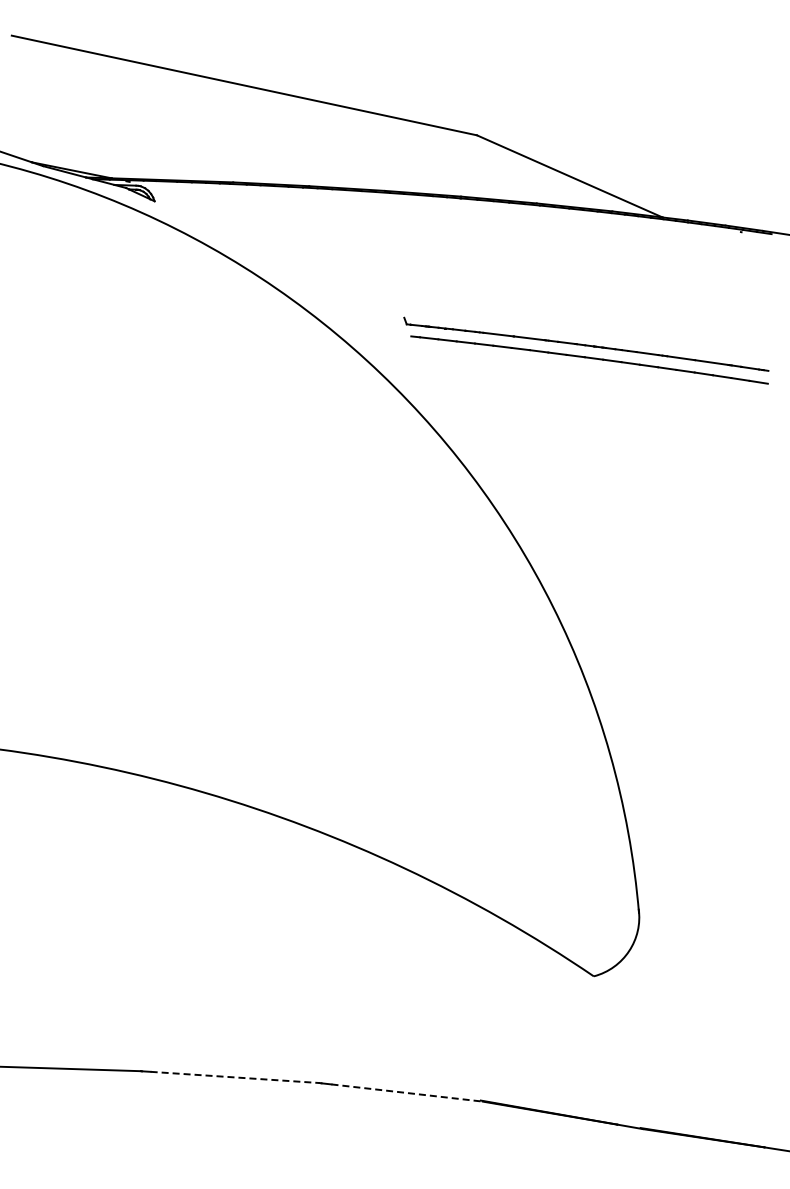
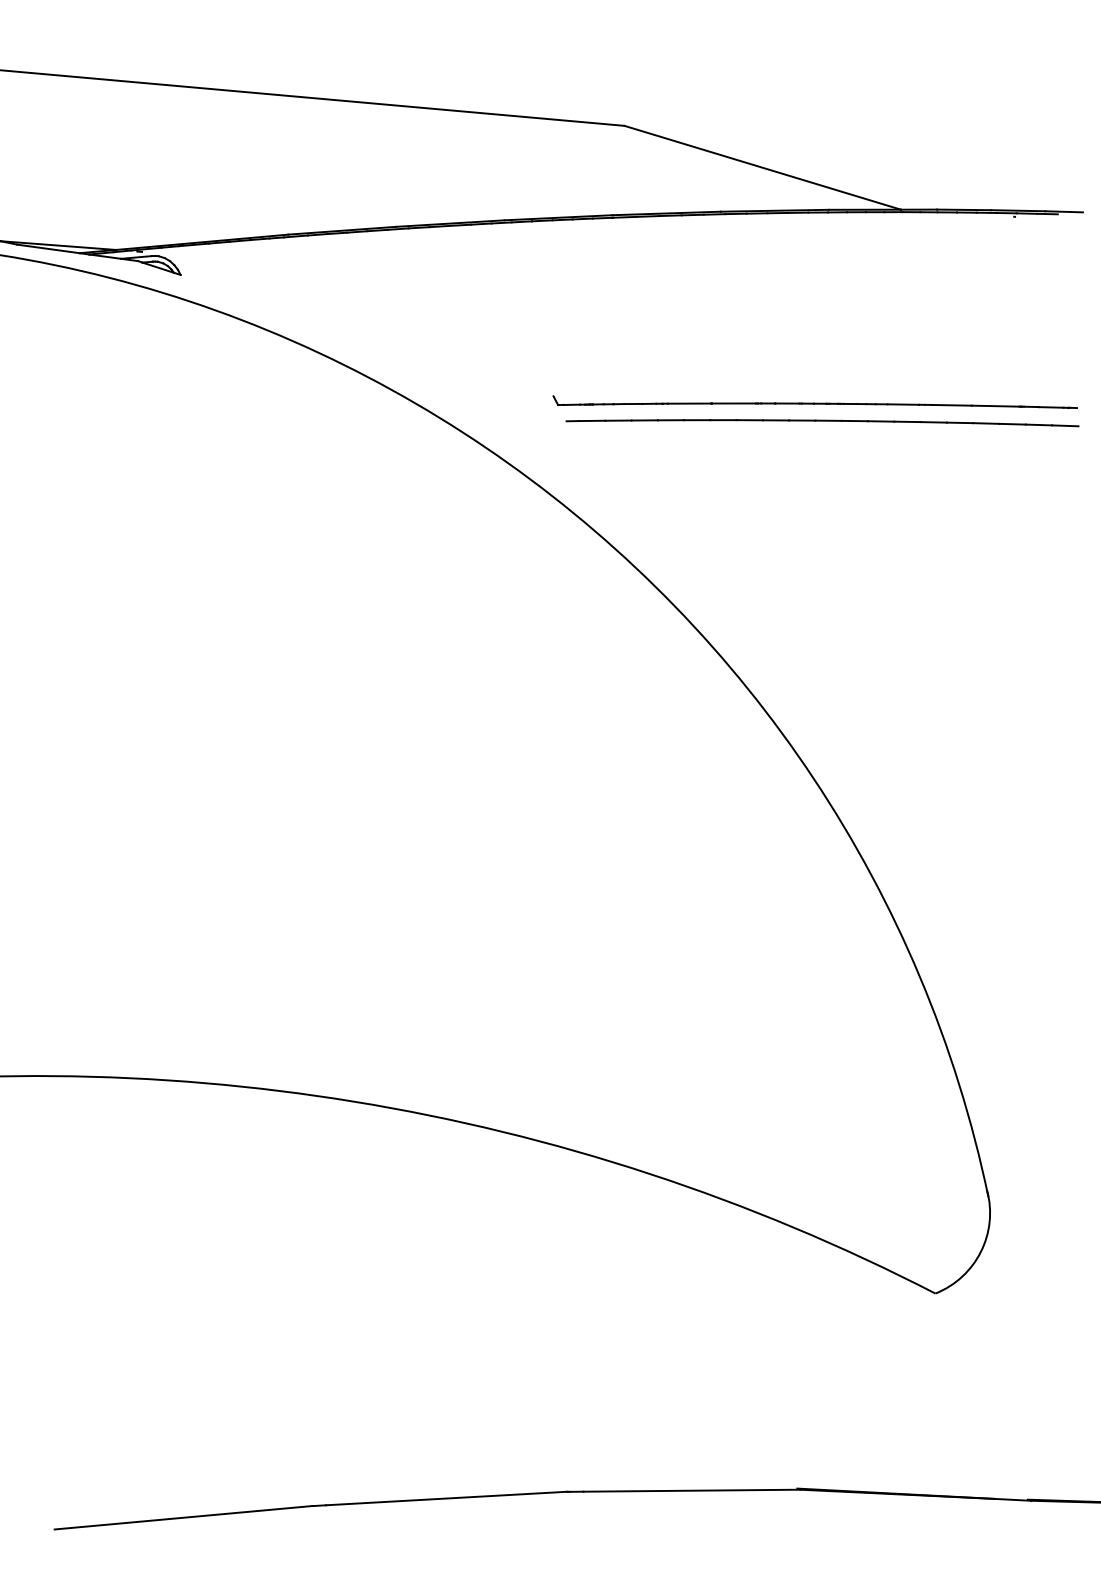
line: (235, 1077) -> (446, 1498), dashed -> solid
line: (407, 1093) -> (692, 1491), dashed -> solid

